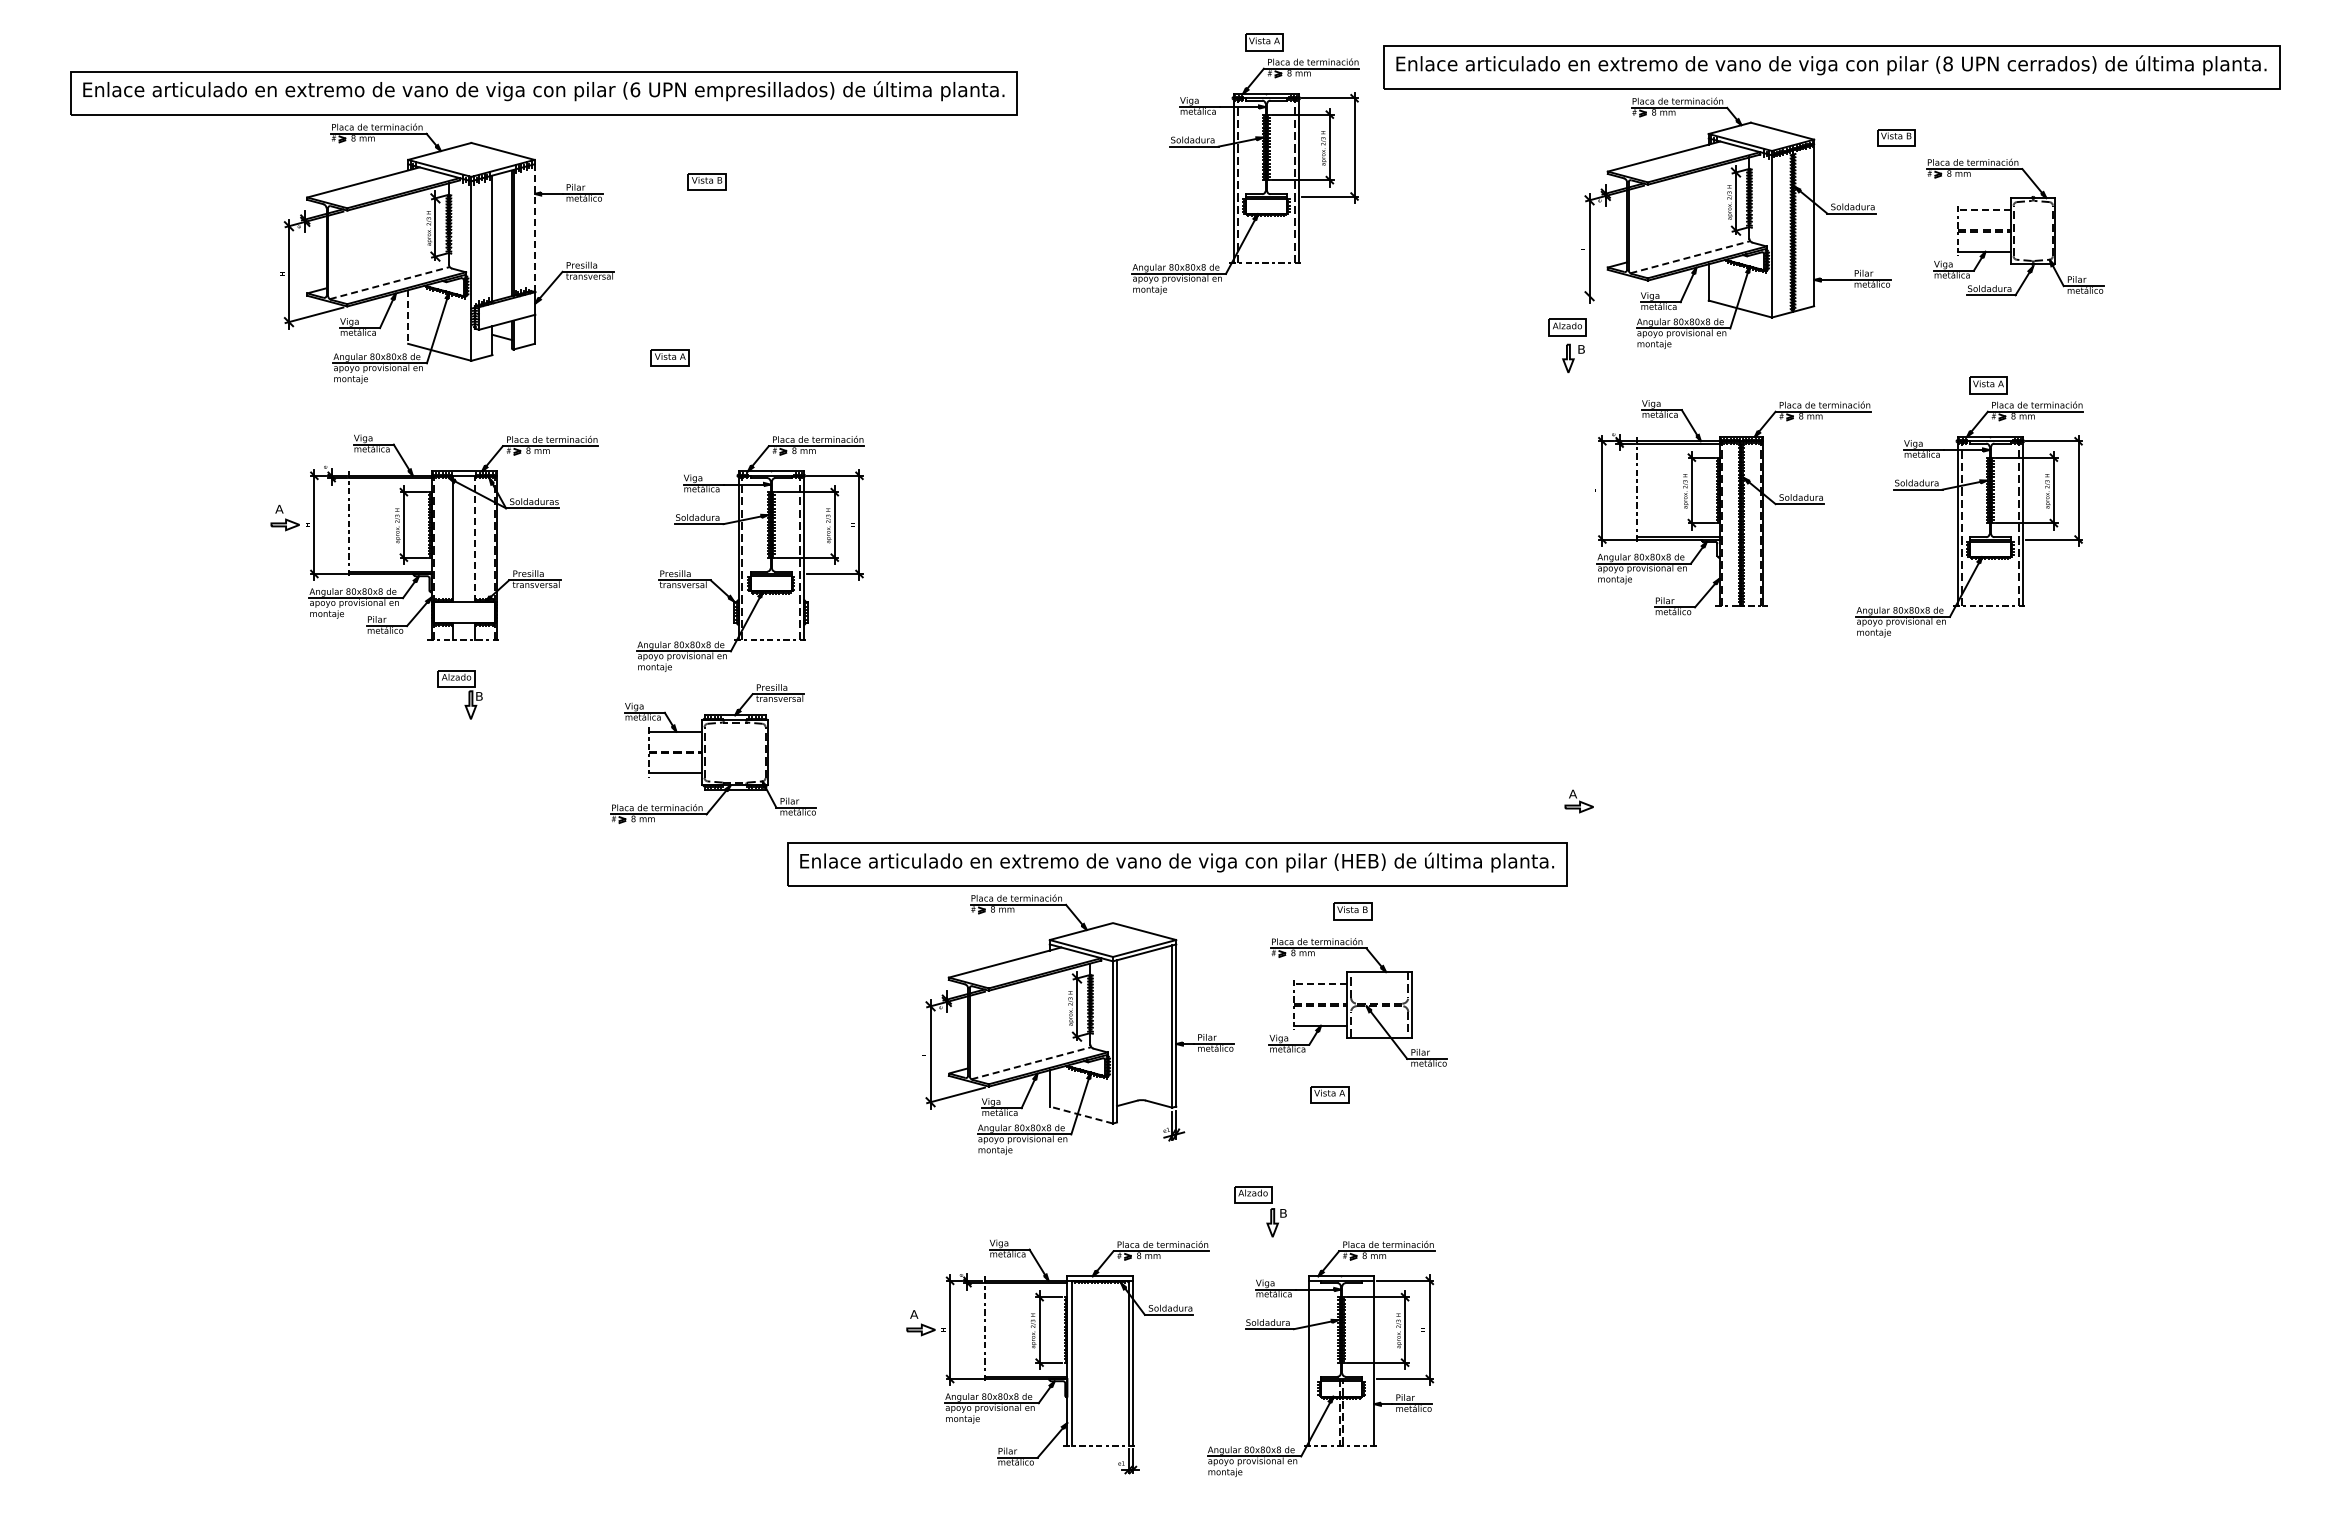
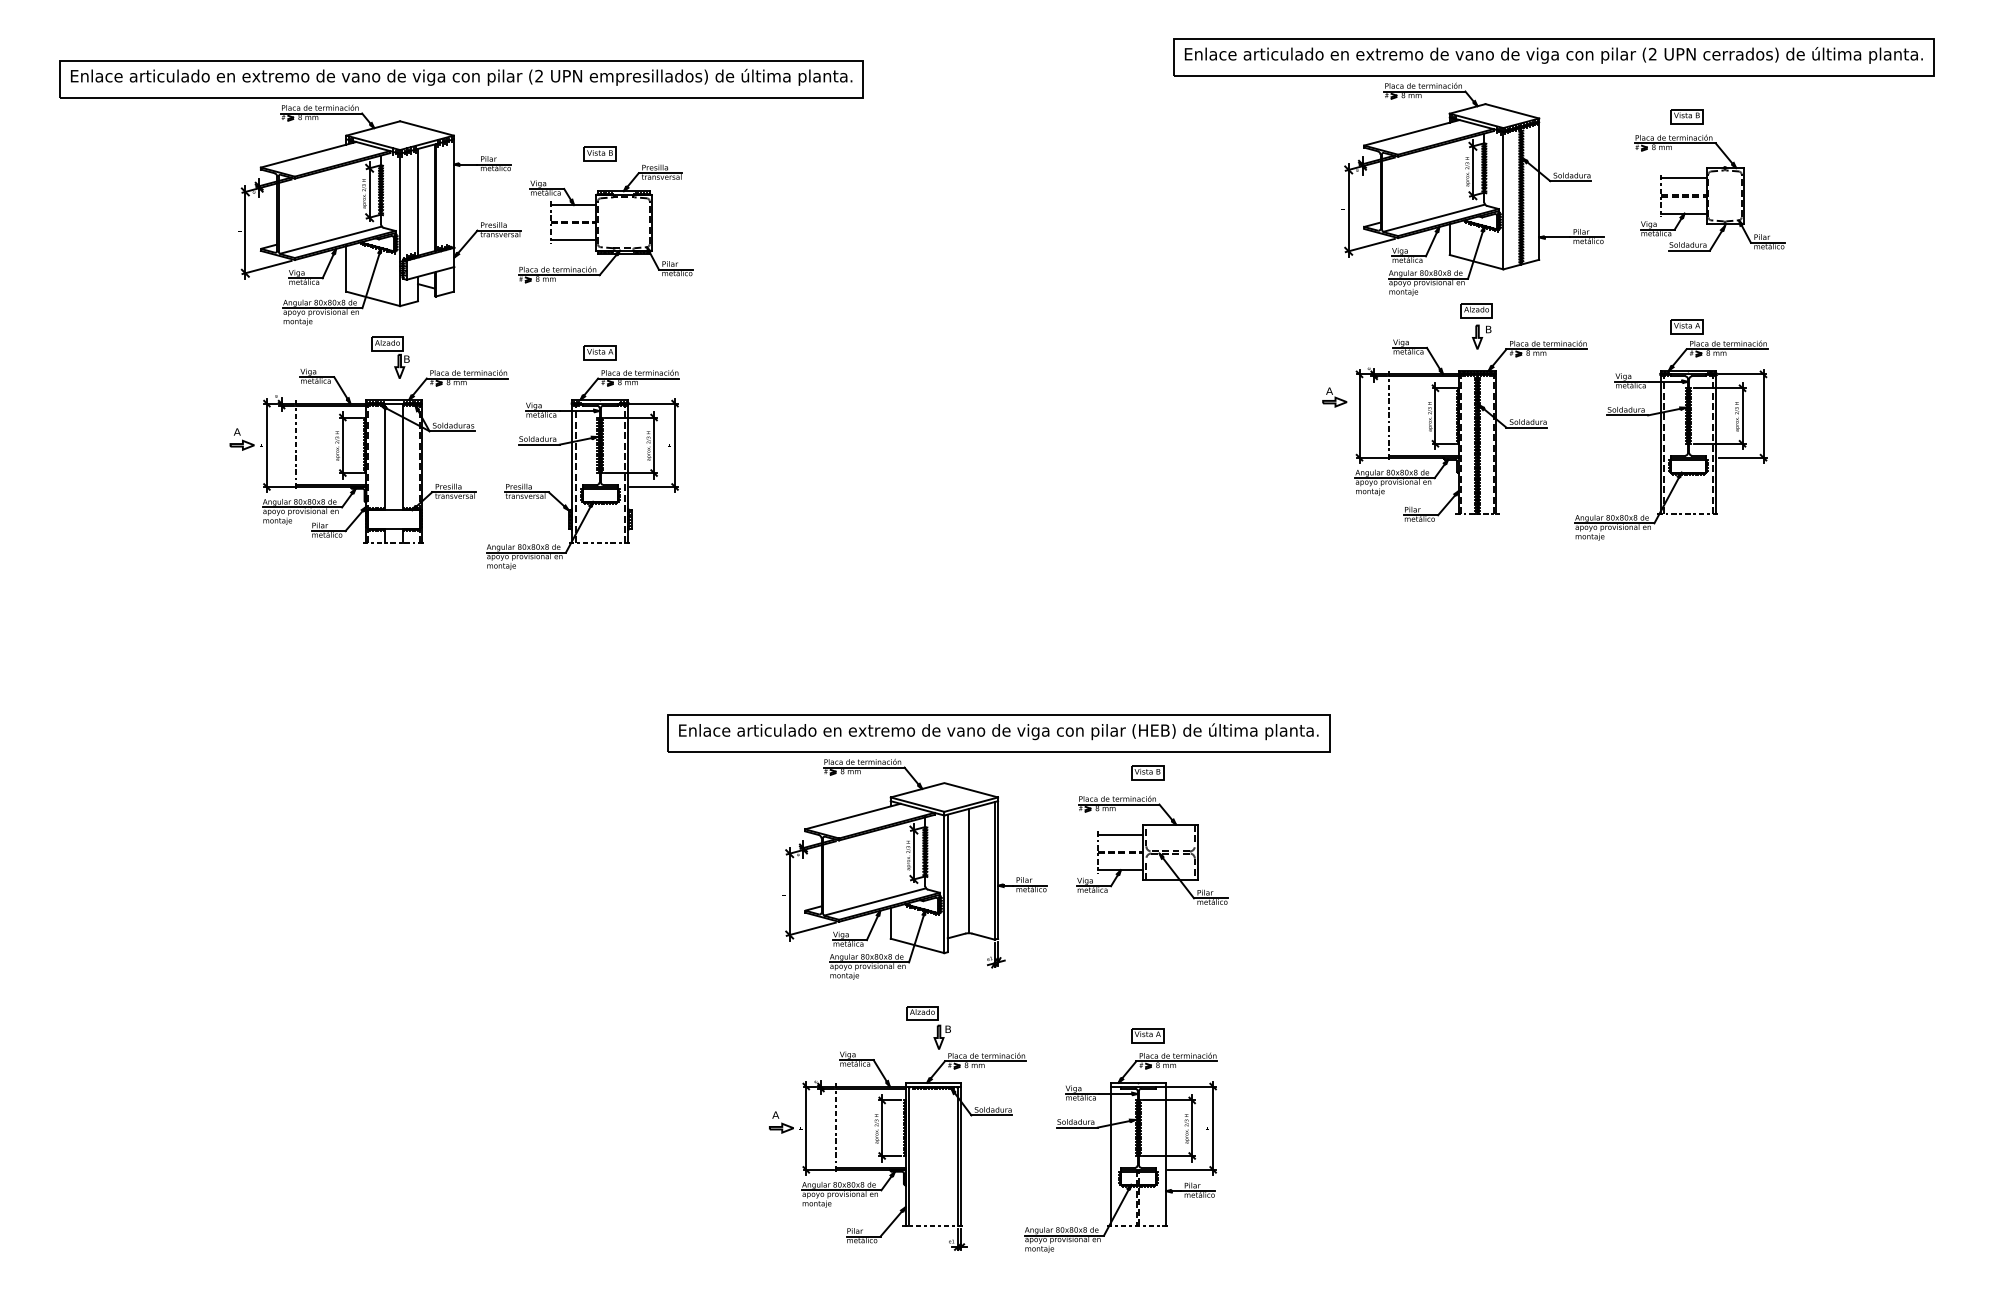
text: (1947, 63) -> (1652, 53), (8 -> (2
text: (635, 89) -> (539, 75), (6 -> (2
part: (1896, 137) -> (1687, 116), moved
part: (1245, 163) -> (1056, 138), removed
line: (1984, 210) -> (1683, 178), dashed -> solid
line: (534, 228) -> (453, 193), dashed -> solid
line: (1690, 257) -> (1434, 218), dashed -> solid
line: (390, 282) -> (331, 239), dashed -> solid
line: (1614, 289) -> (1369, 245), added
line: (408, 317) -> (346, 269), dashed -> solid
part: (1567, 345) -> (1476, 326), moved
part: (669, 357) -> (599, 352), moved
line: (475, 538) -> (403, 456), dashed -> solid
part: (750, 553) -> (582, 469), moved
part: (459, 687) -> (390, 351), moved
part: (713, 753) -> (605, 223), moved
part: (1578, 801) -> (1334, 397), moved
line: (1320, 984) -> (1120, 835), dashed -> solid
line: (1141, 1026) -> (968, 870), added
line: (1031, 1063) -> (875, 902), dashed -> solid
part: (1329, 1094) -> (1147, 1035), moved
line: (1081, 1115) -> (917, 946), dashed -> solid
part: (1260, 1203) -> (928, 1020), moved

